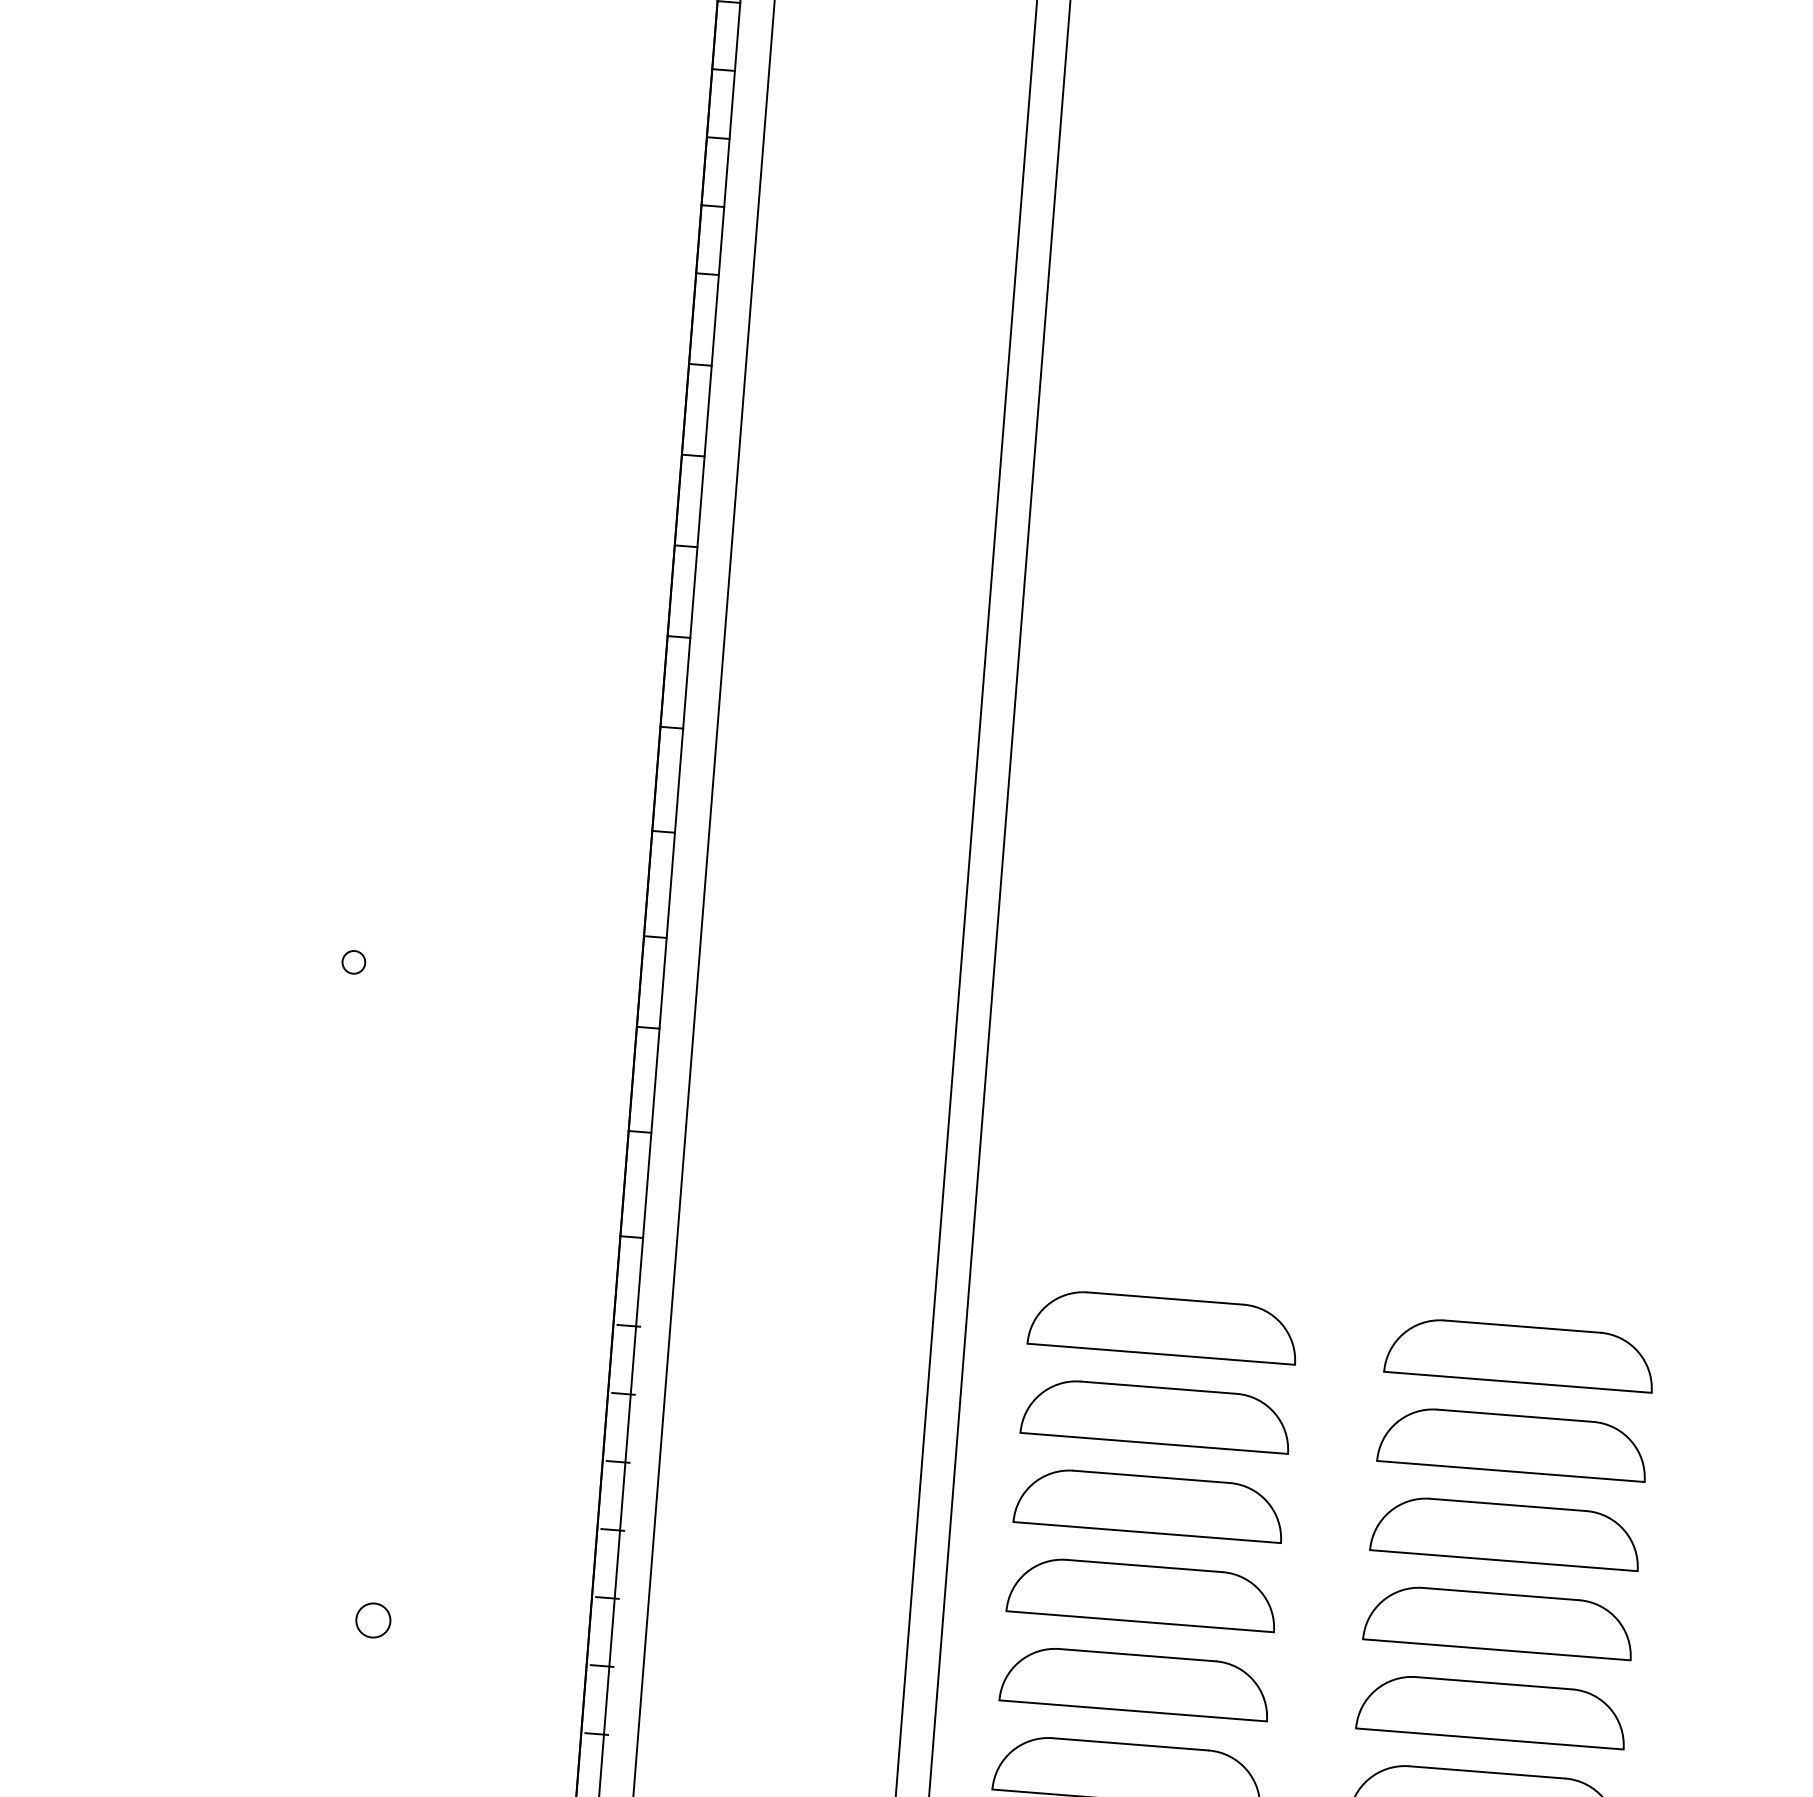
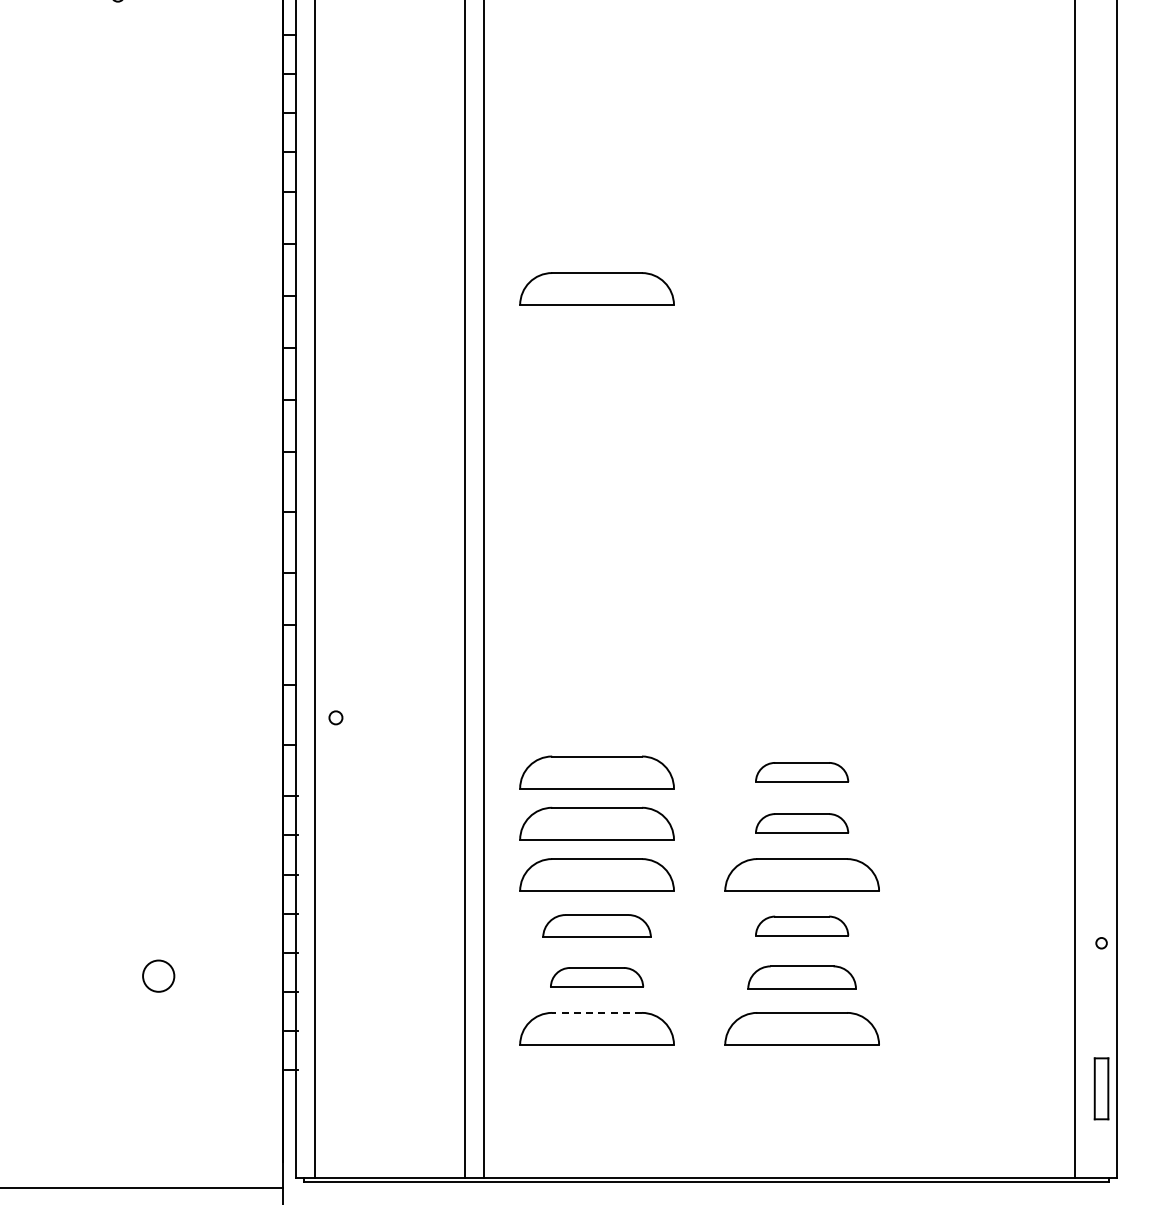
part: (1228, 484) -> (596, 288), added
circle: (353, 961) -> (335, 717), moved
part: (1518, 1354) -> (801, 772), size x0.6
part: (1511, 1442) -> (801, 823), size x0.6
part: (1141, 1592) -> (596, 925), size x0.7
circle: (373, 1619) -> (158, 975), size x1.6
part: (1497, 1620) -> (801, 925), size x0.6
part: (1134, 1682) -> (596, 977), size x0.6
part: (1490, 1710) -> (801, 977), size x0.7
line: (1131, 1743) -> (597, 1012), solid -> dashed

